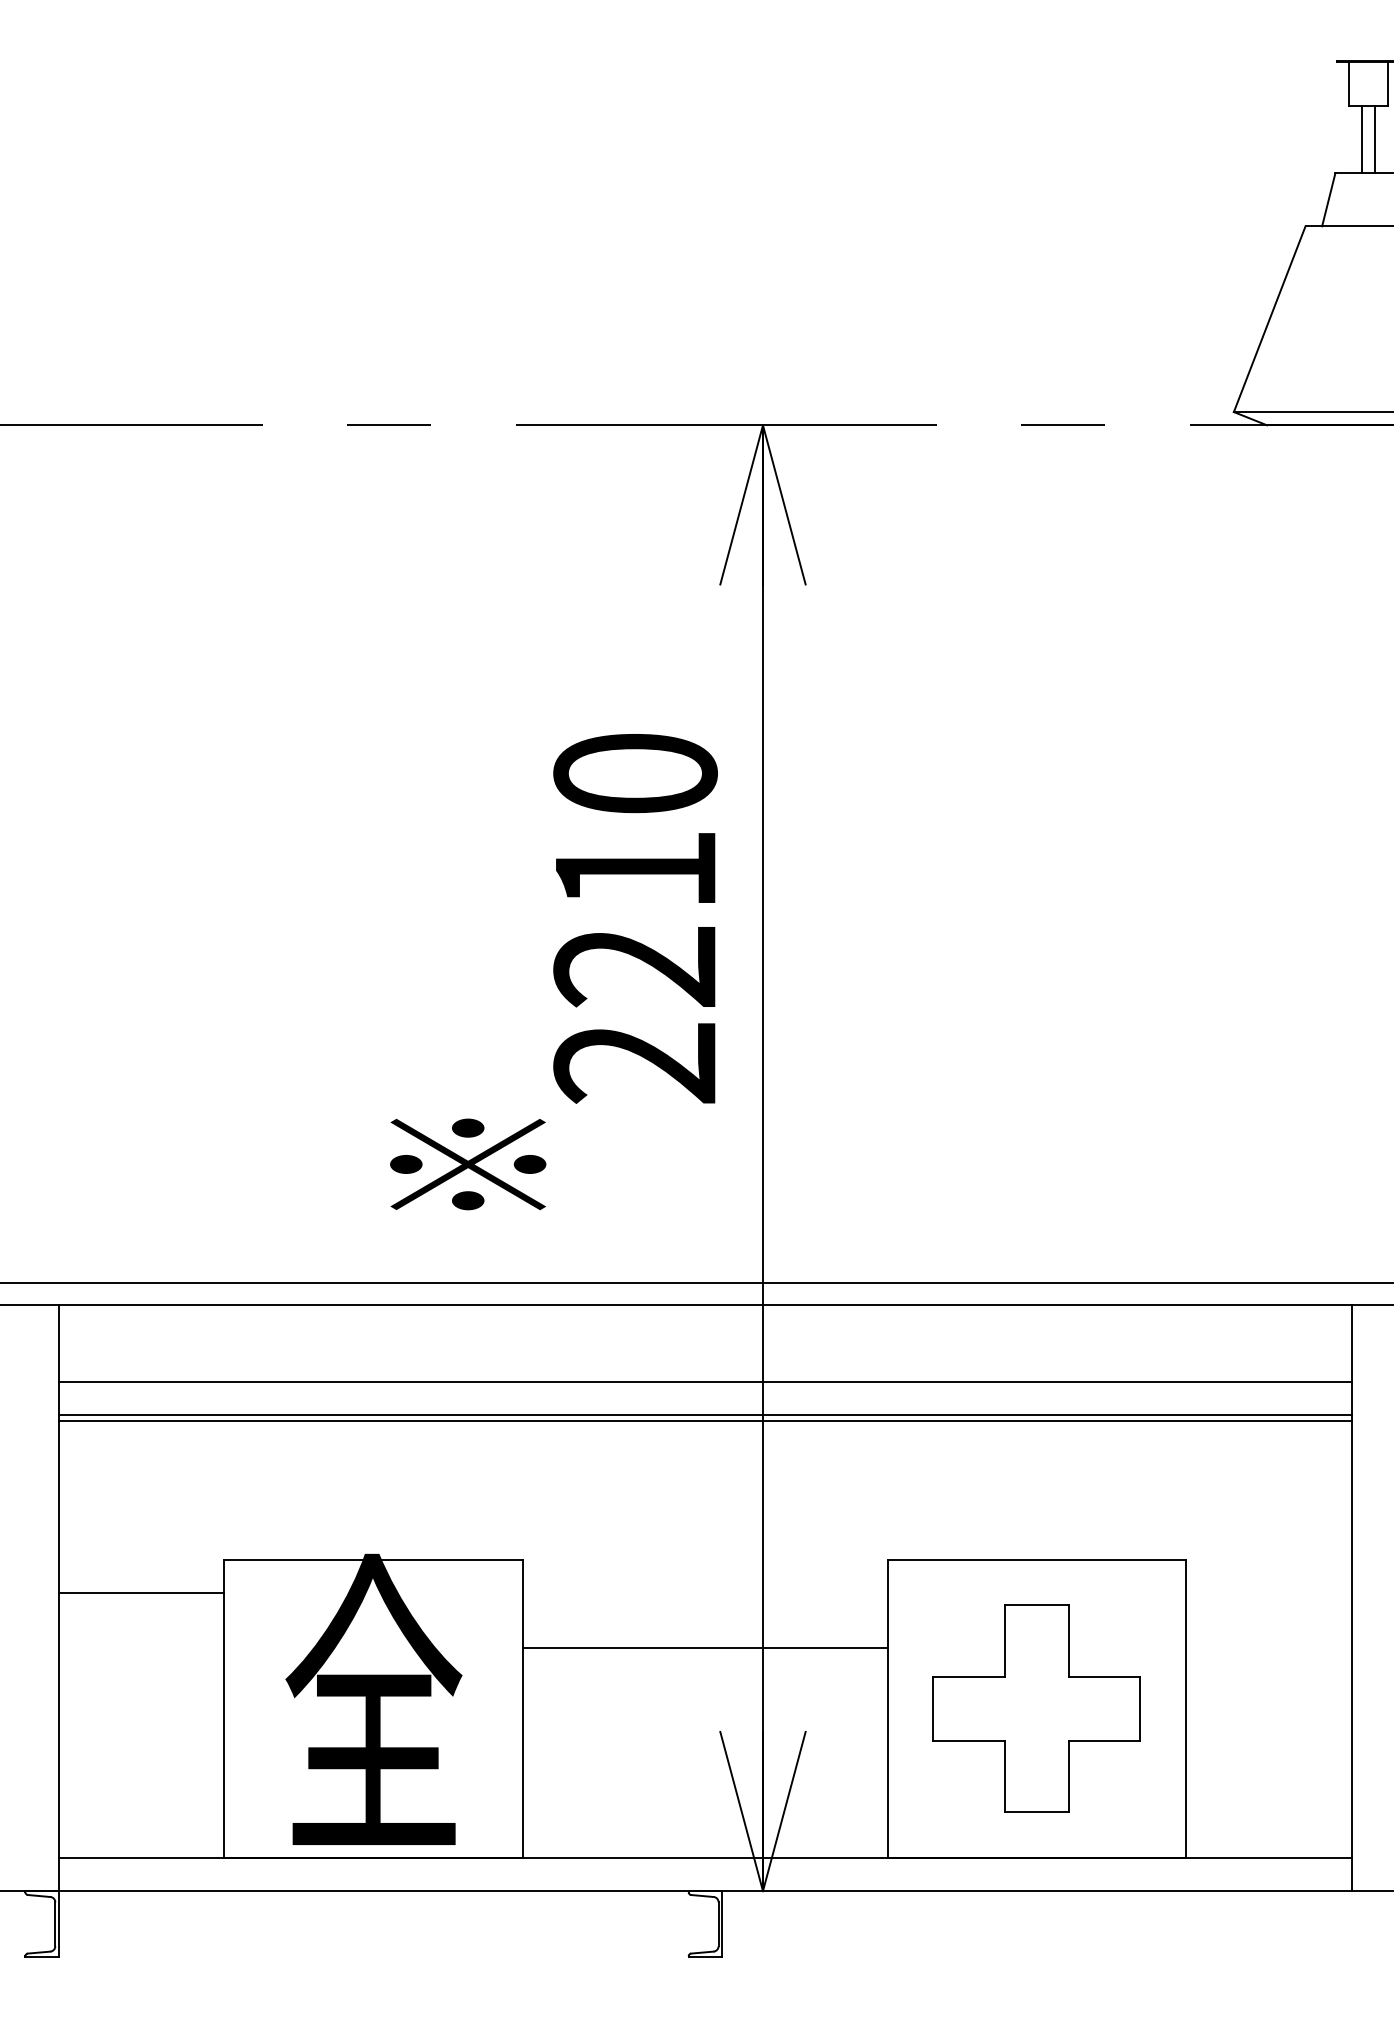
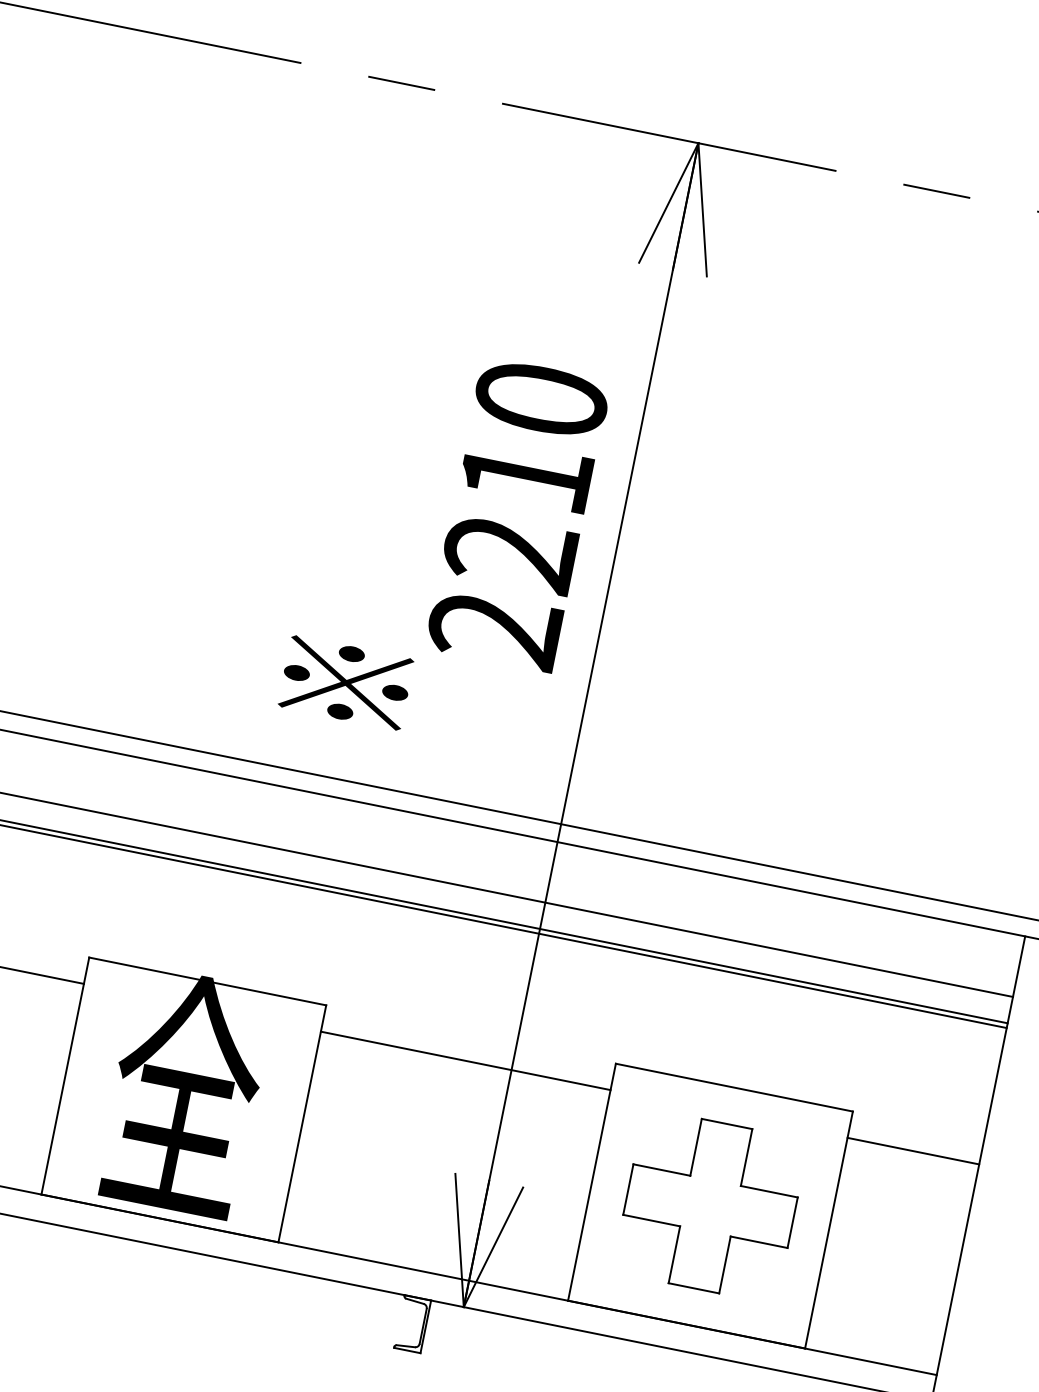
line: (1268, 1592) -> (912, 1150), added
line: (704, 1647) -> (465, 1060), moved

